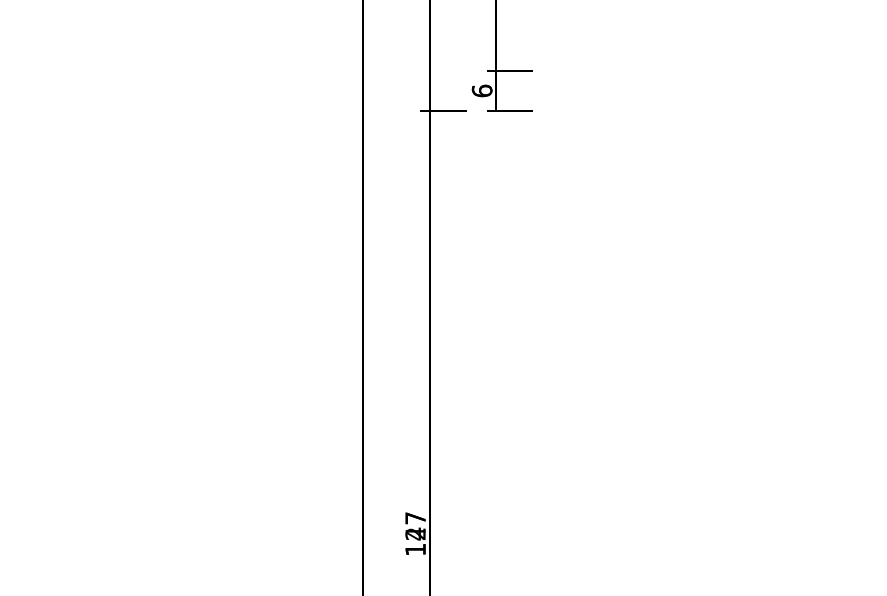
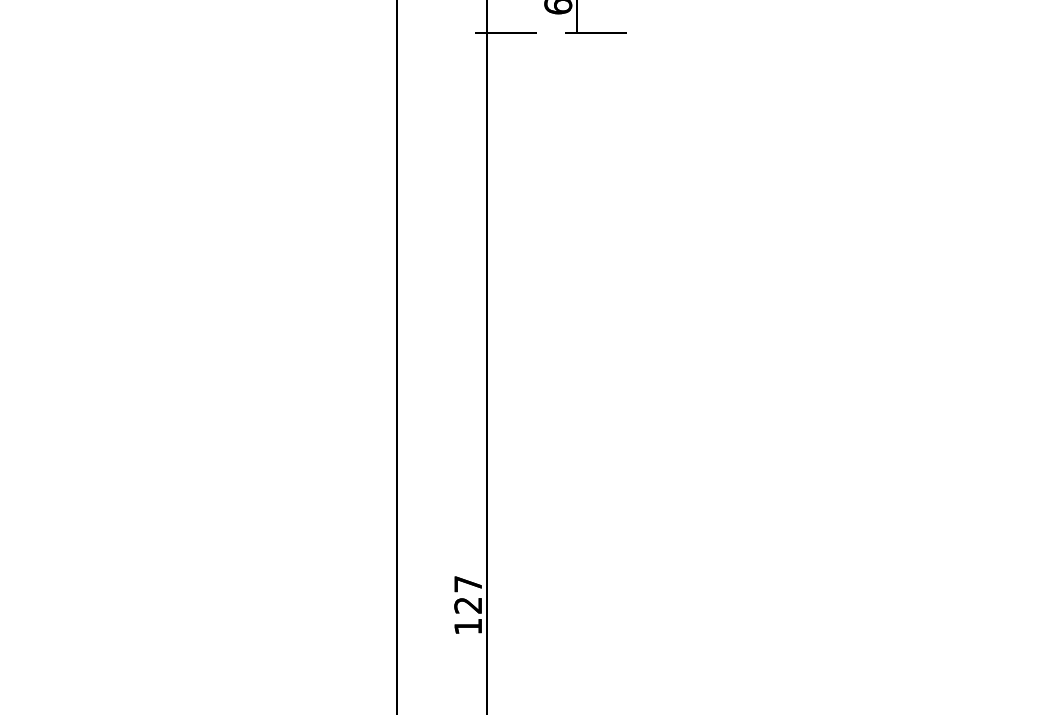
text: (415, 533) -> (468, 604), 147 -> 127

